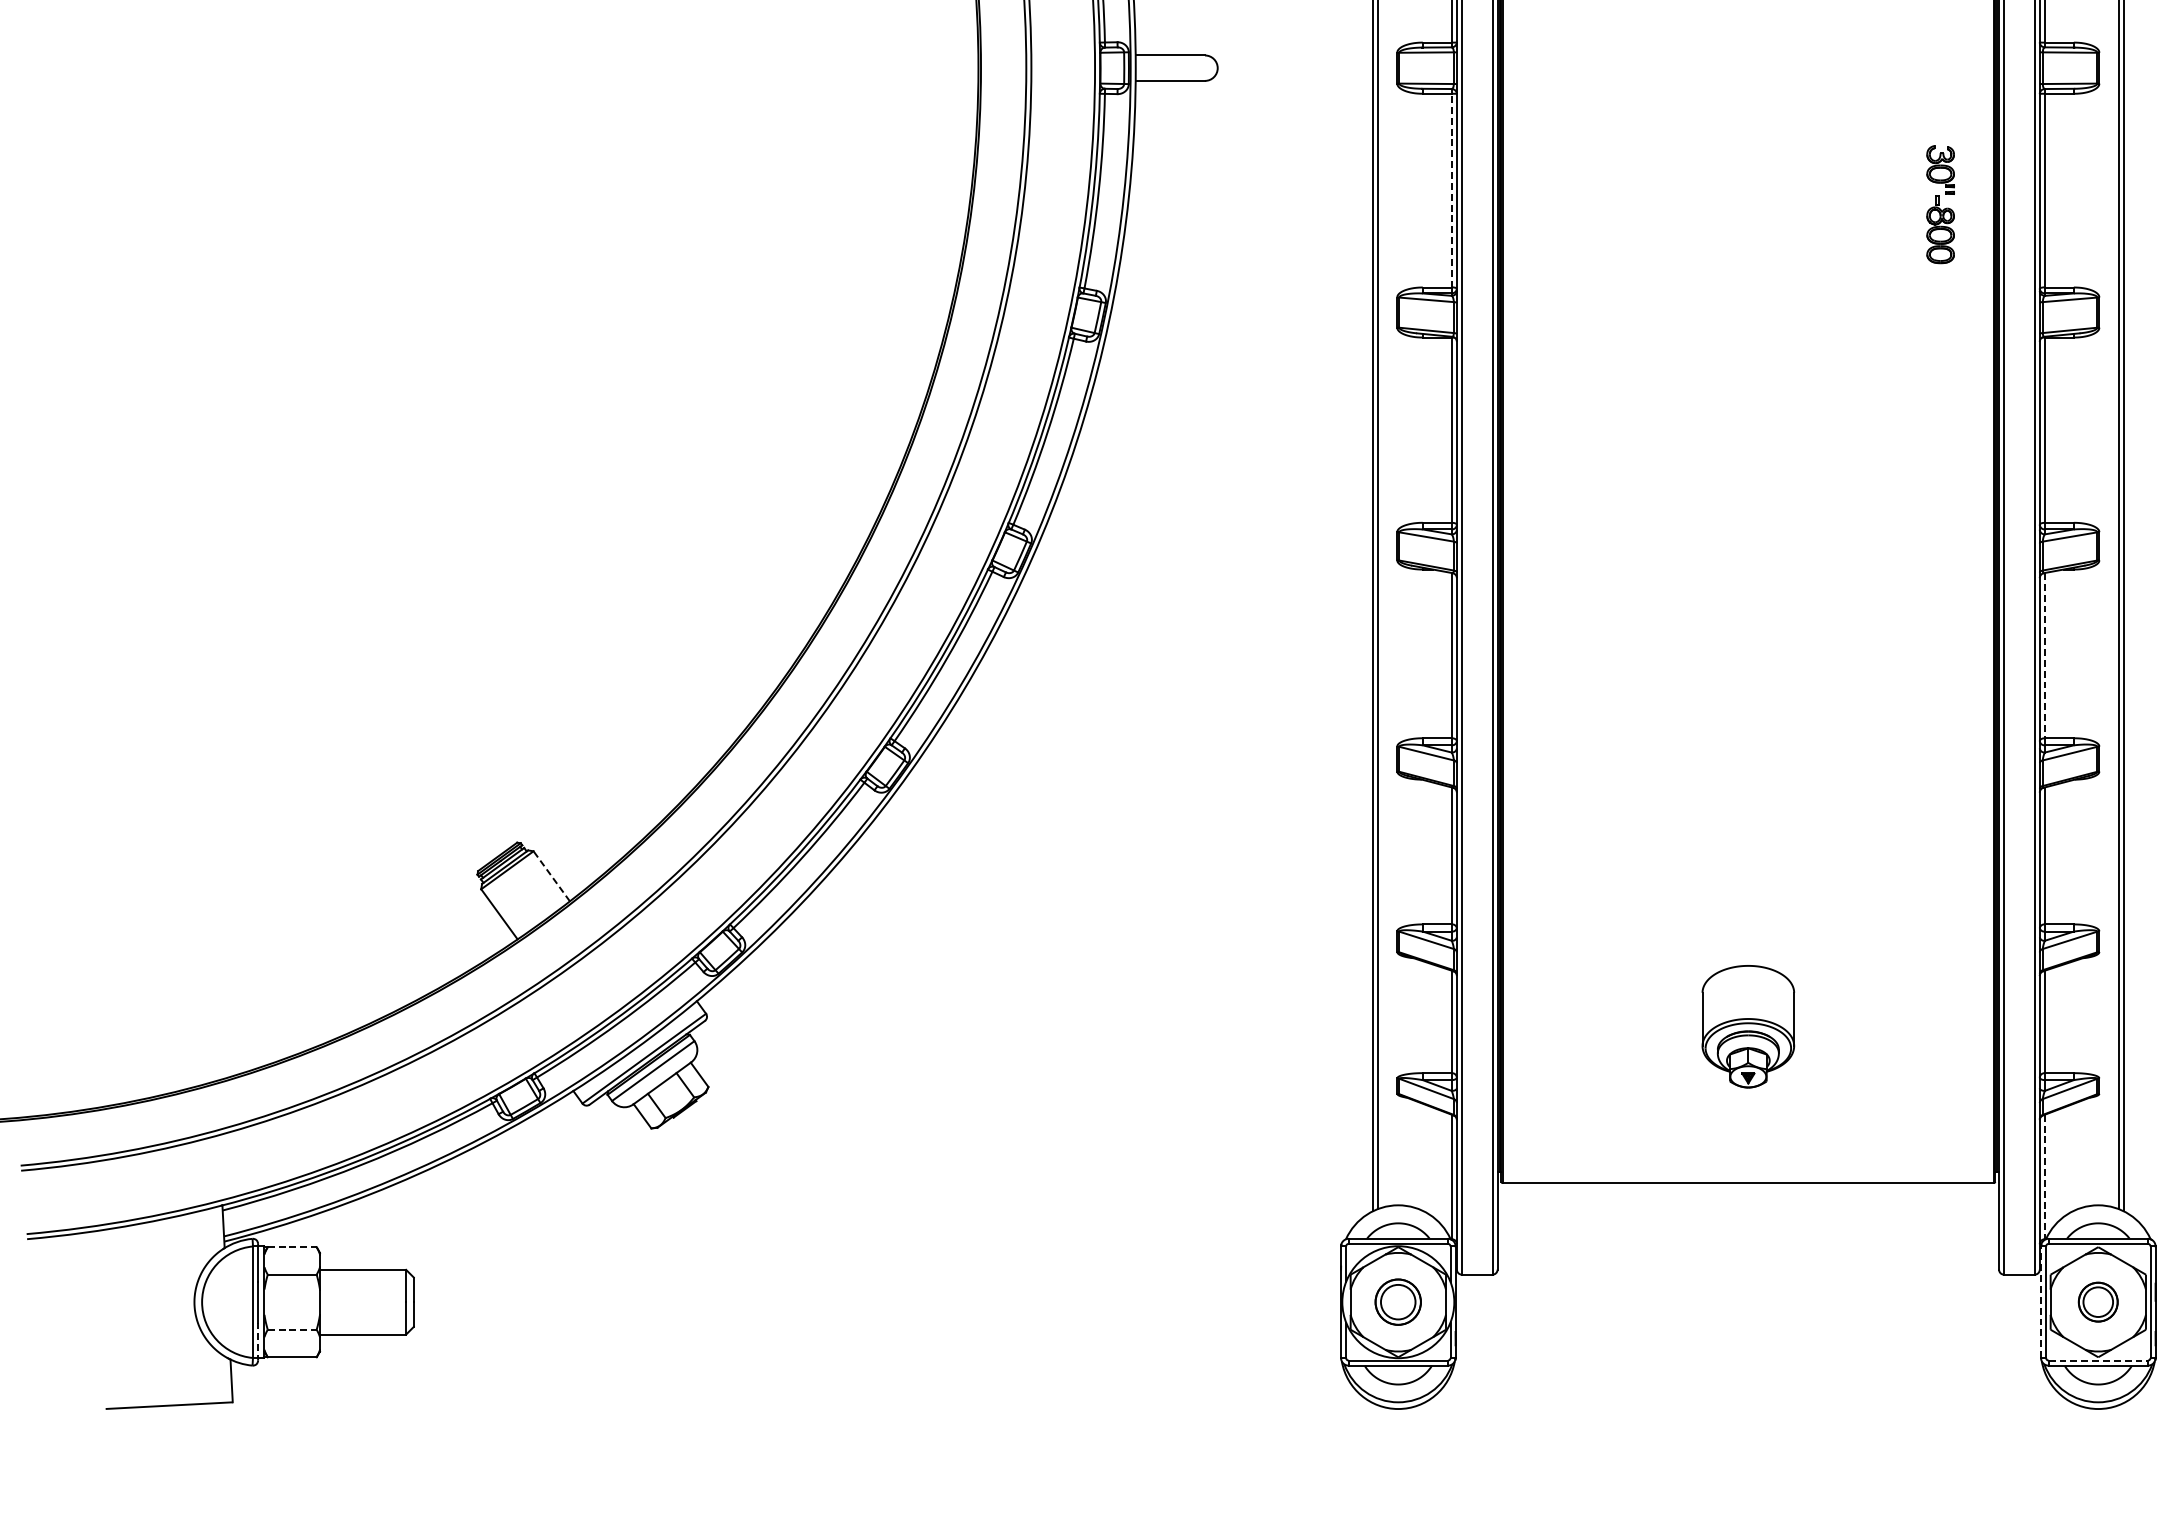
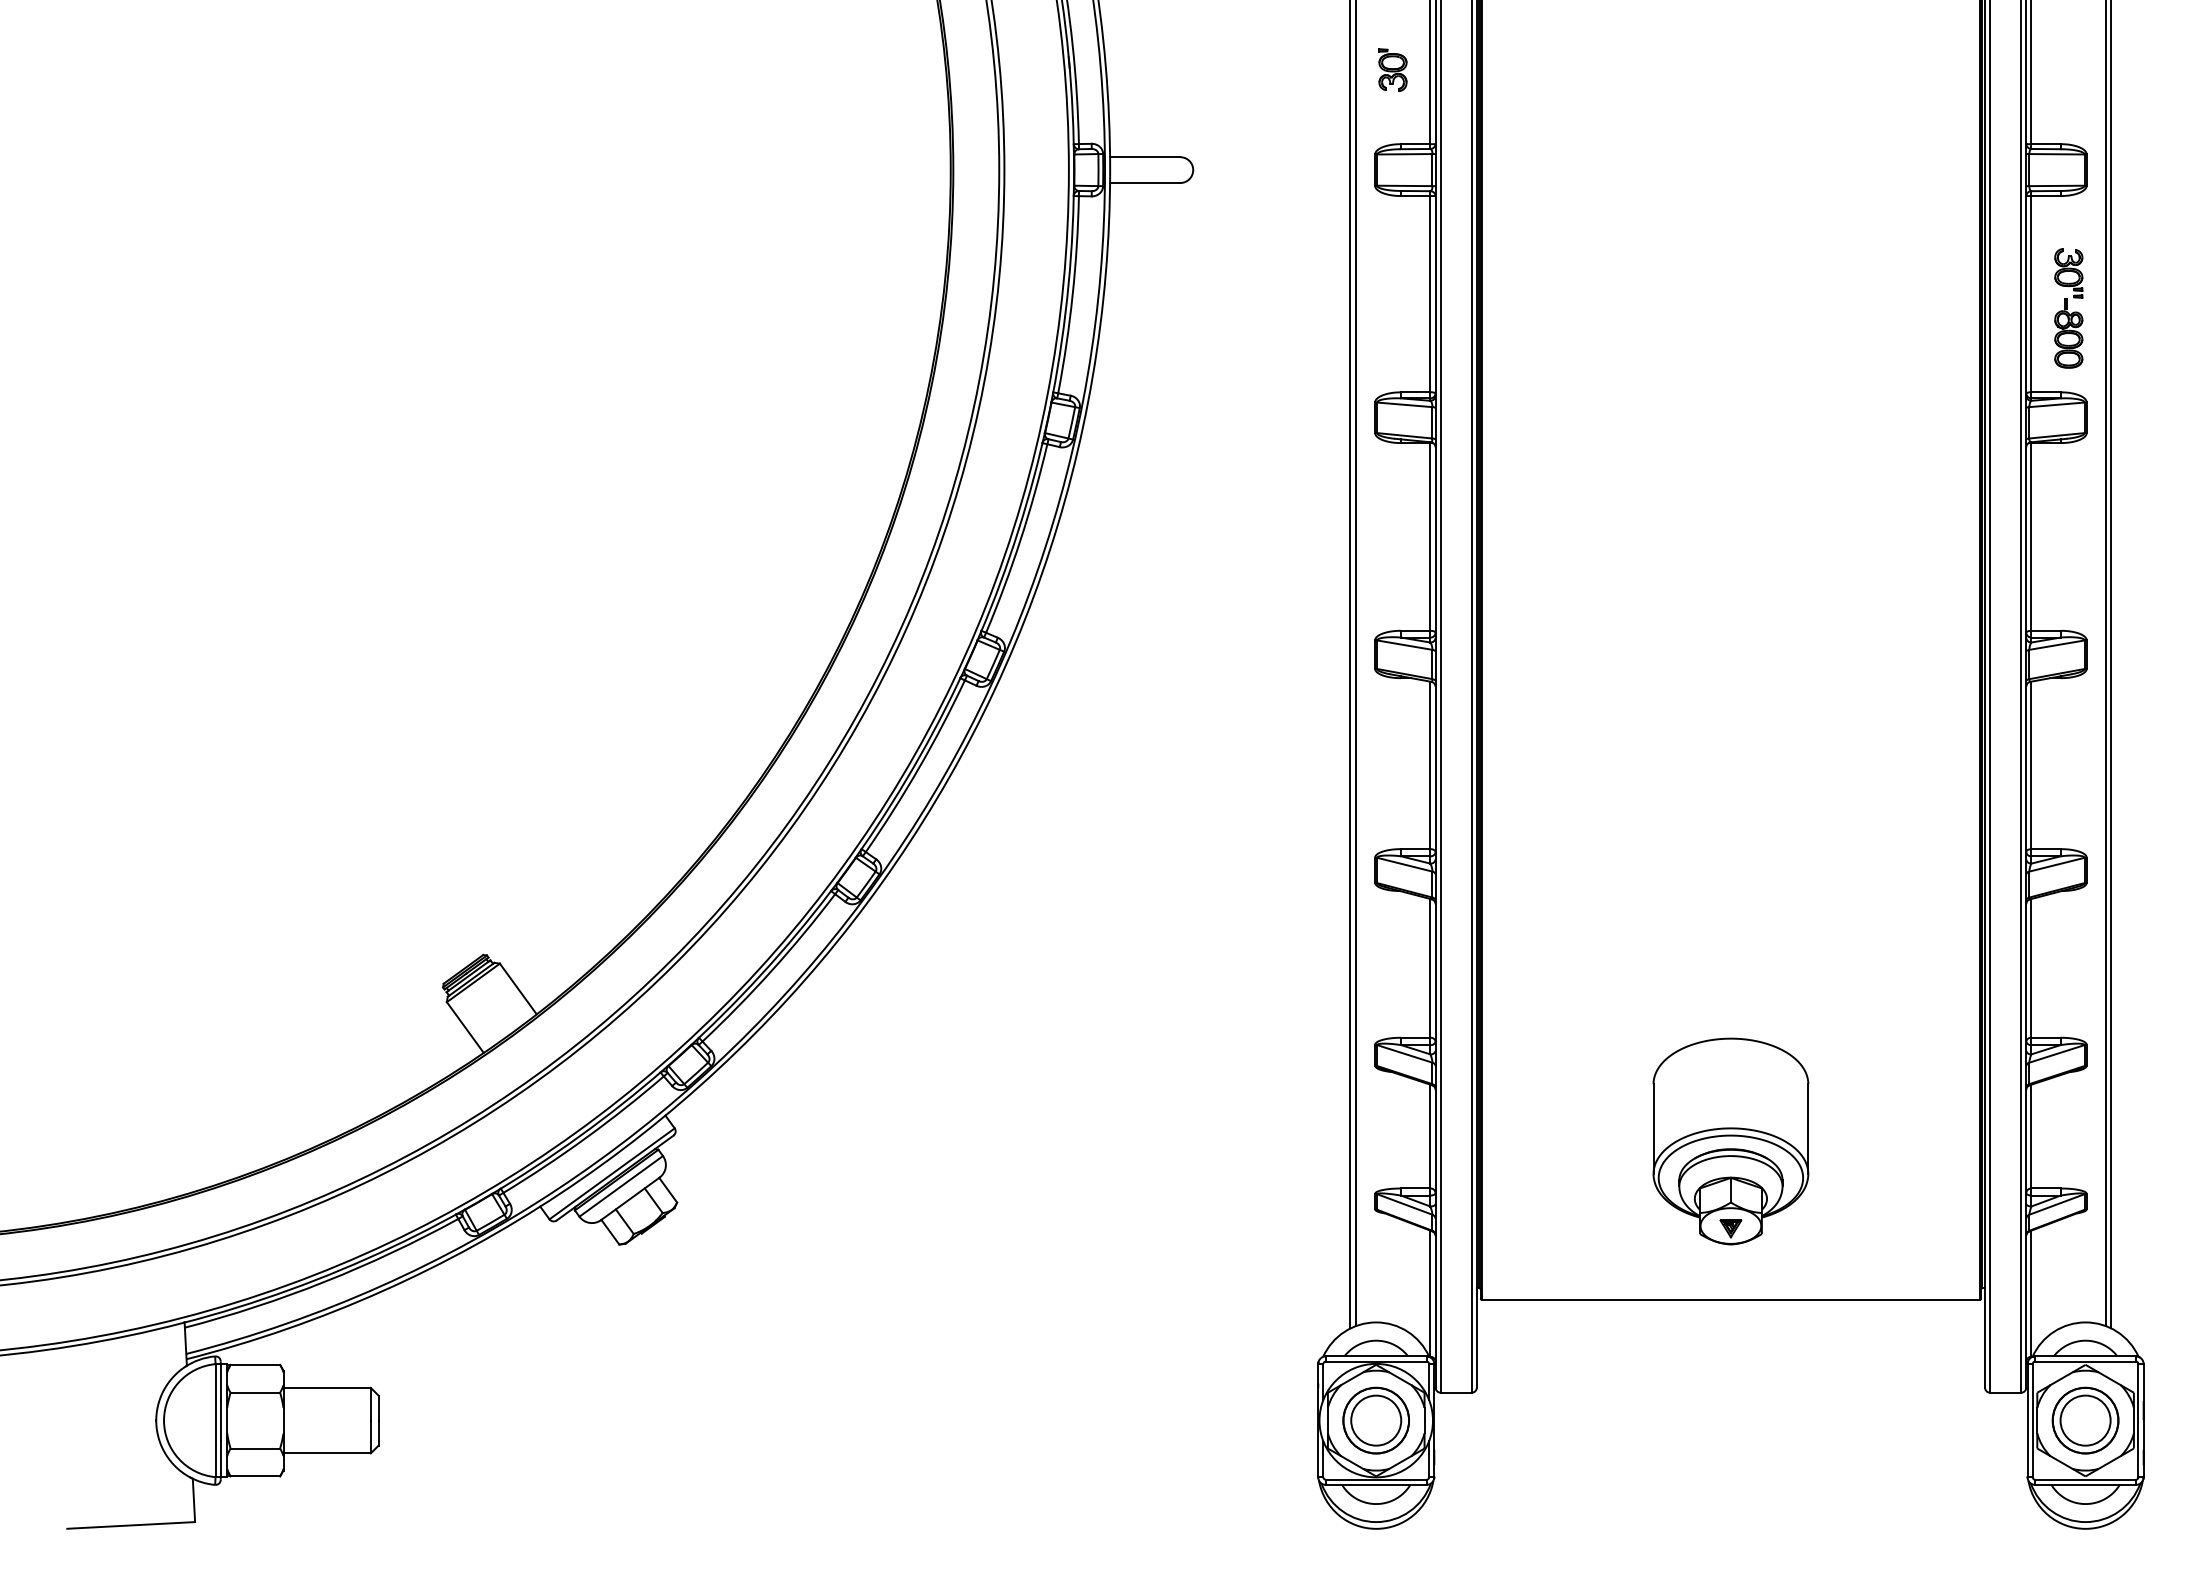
line: (1451, 189) -> (1430, 293), dashed -> solid
part: (1940, 204) -> (2068, 308), moved
line: (2044, 655) -> (2031, 765), dashed -> solid
line: (551, 875) -> (518, 988), dashed -> solid
part: (1747, 1026) -> (1730, 1141), size x1.67
line: (2044, 1177) -> (2031, 1294), dashed -> solid
line: (292, 1246) -> (255, 1364), dashed -> solid
part: (1397, 1302) -> (1375, 1420), size x1.43
line: (2040, 1302) -> (2027, 1420), dashed -> solid
part: (2098, 1302) -> (2085, 1420), size x1.67
line: (292, 1329) -> (255, 1448), dashed -> solid
line: (257, 1340) -> (220, 1459), dashed -> solid
line: (2099, 1360) -> (2086, 1479), dashed -> solid

